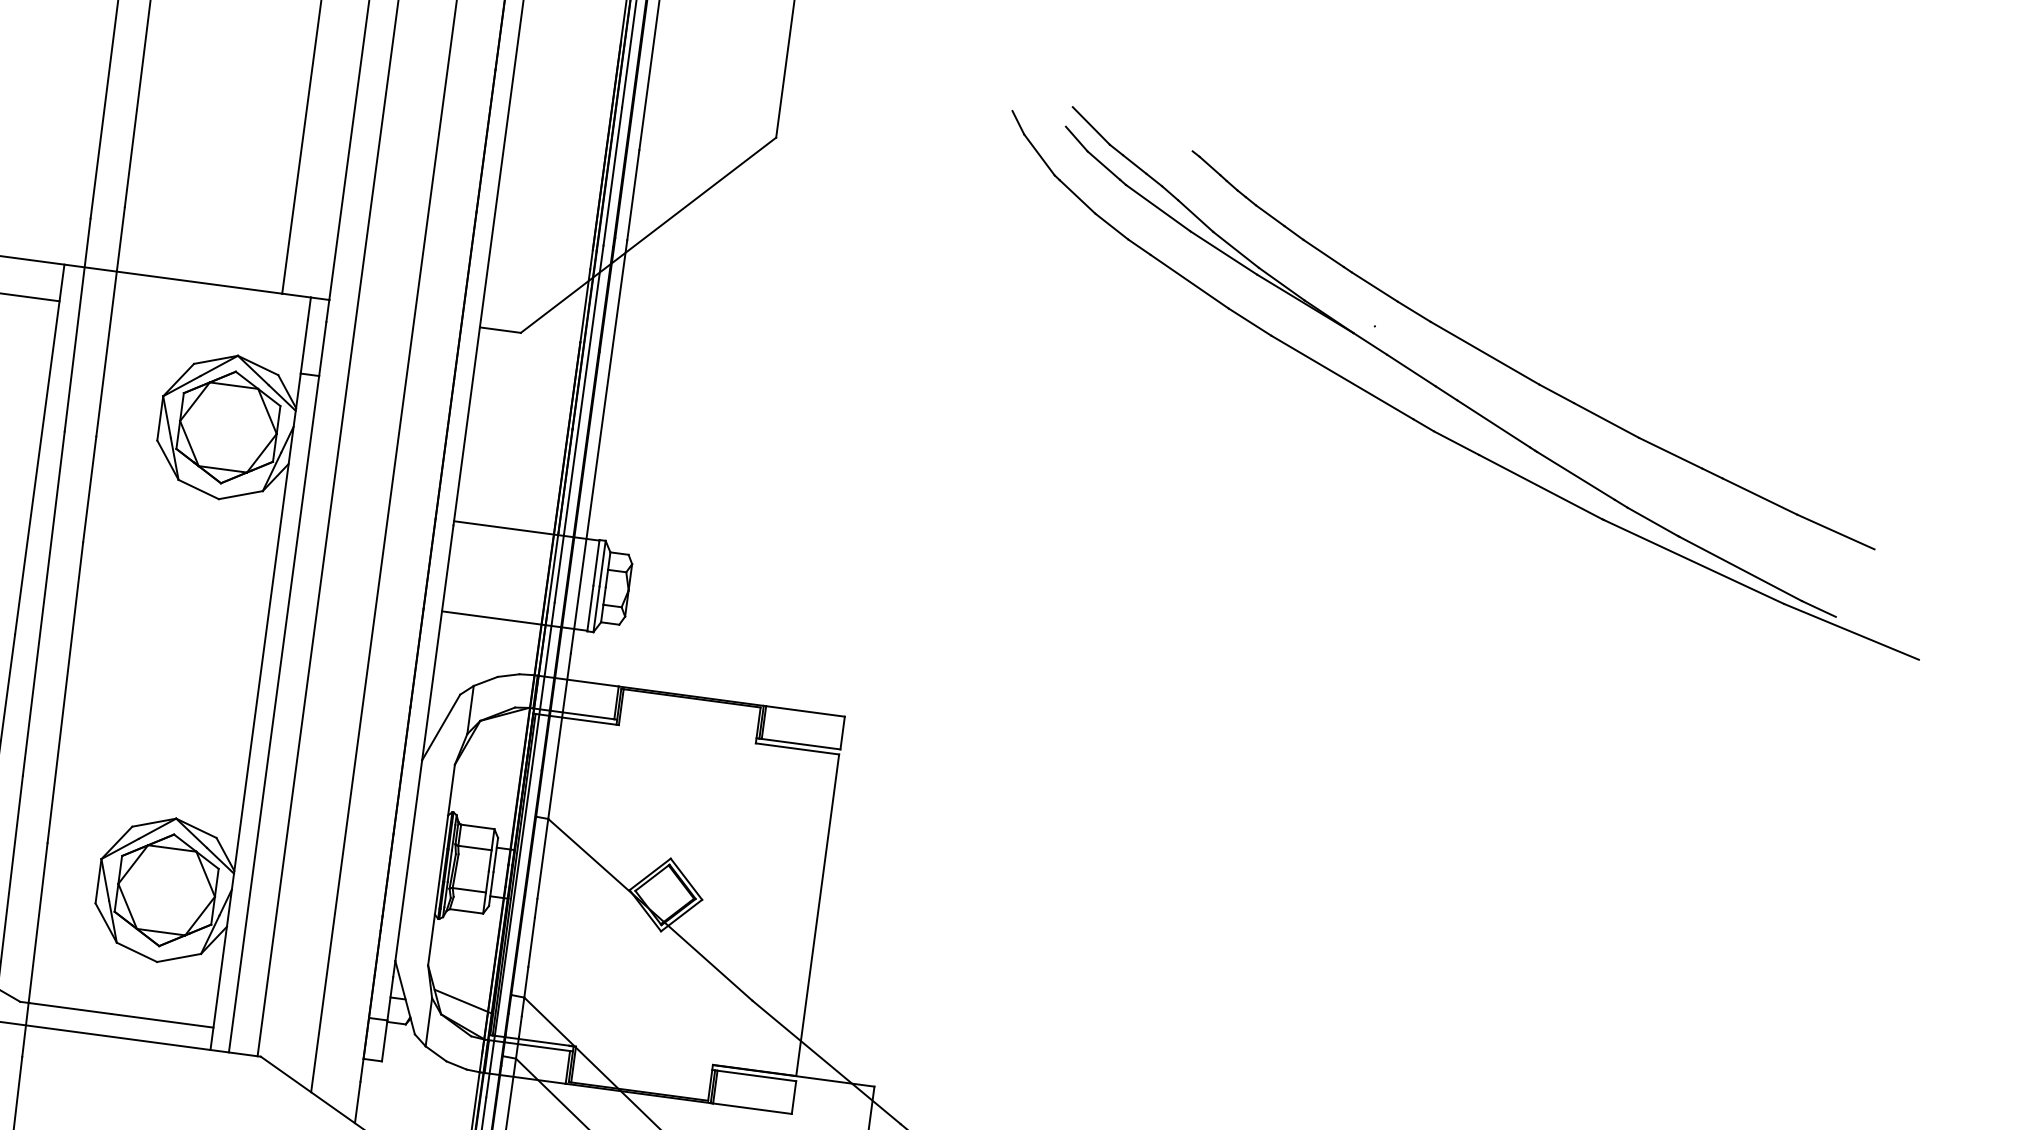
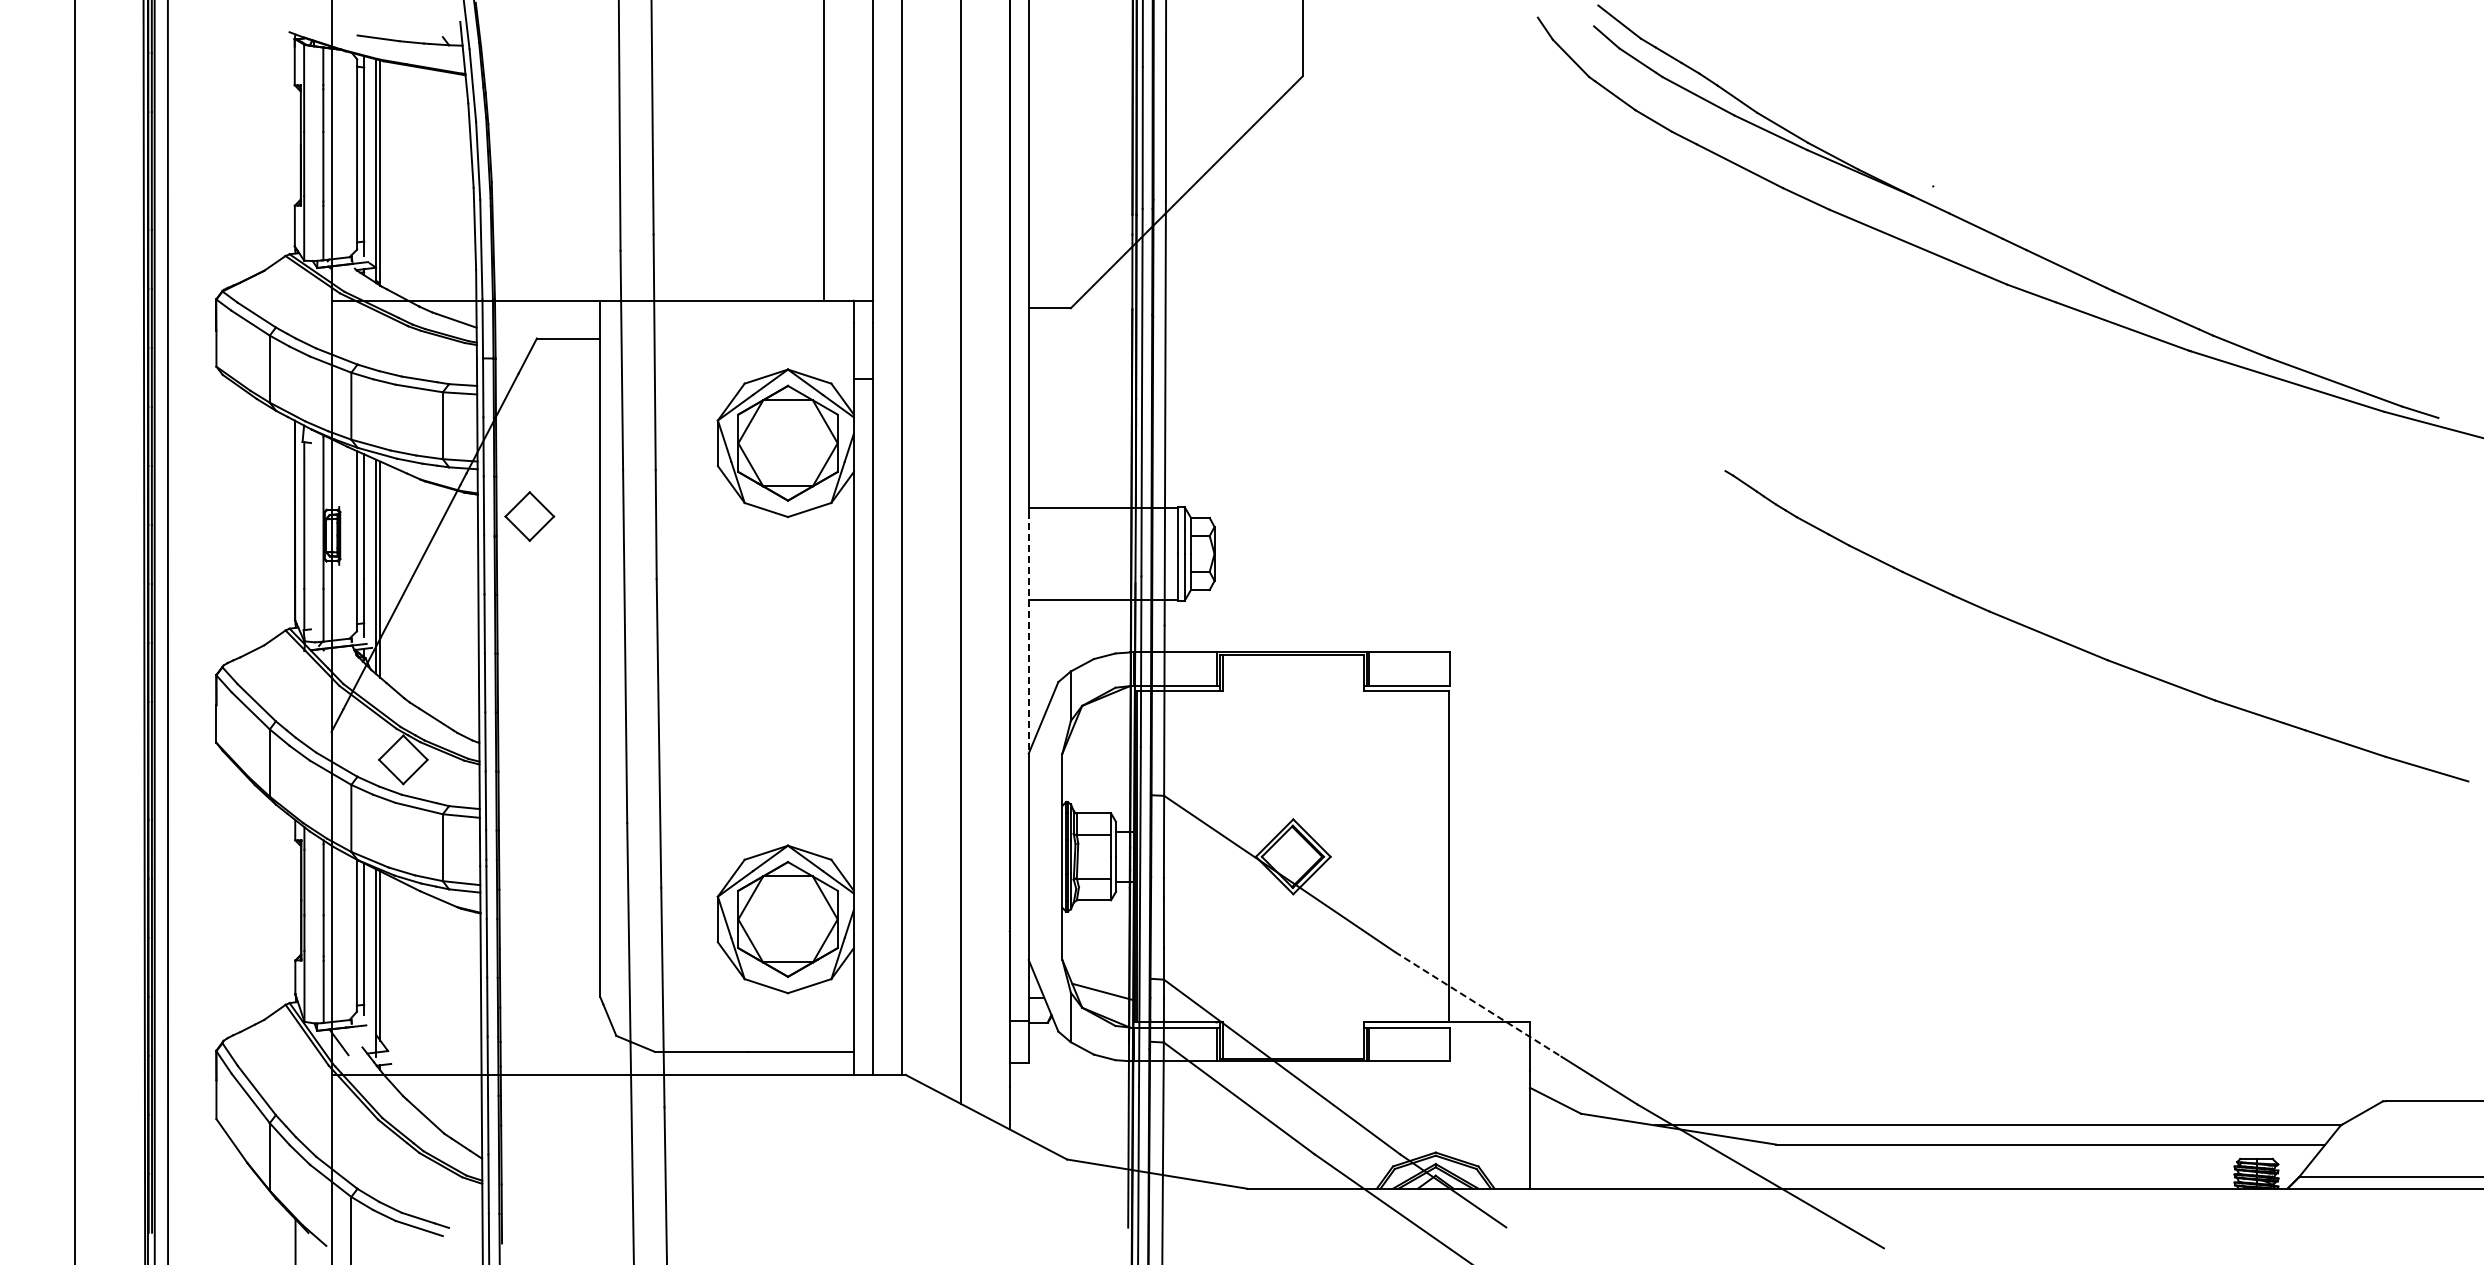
part: (1521, 372) -> (2087, 650), moved
line: (437, 642) -> (1028, 632), solid -> dashed
line: (826, 1062) -> (1478, 1004), solid -> dashed

